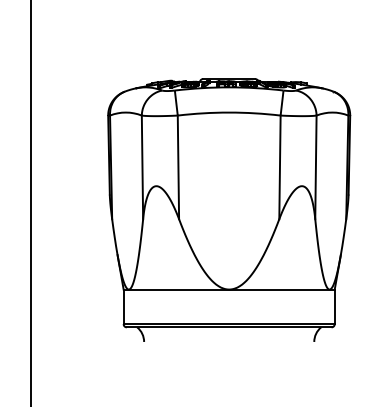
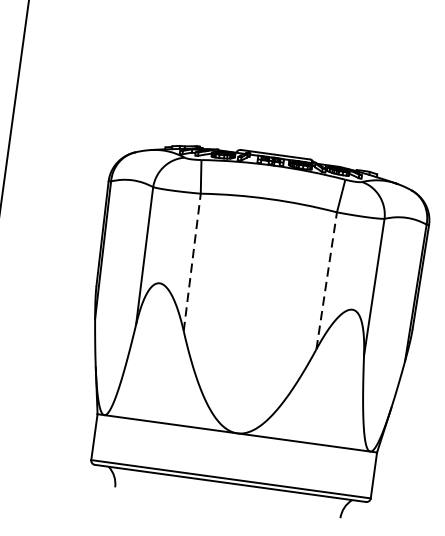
line: (178, 167) -> (192, 262), solid -> dashed
line: (279, 167) -> (326, 280), solid -> dashed

